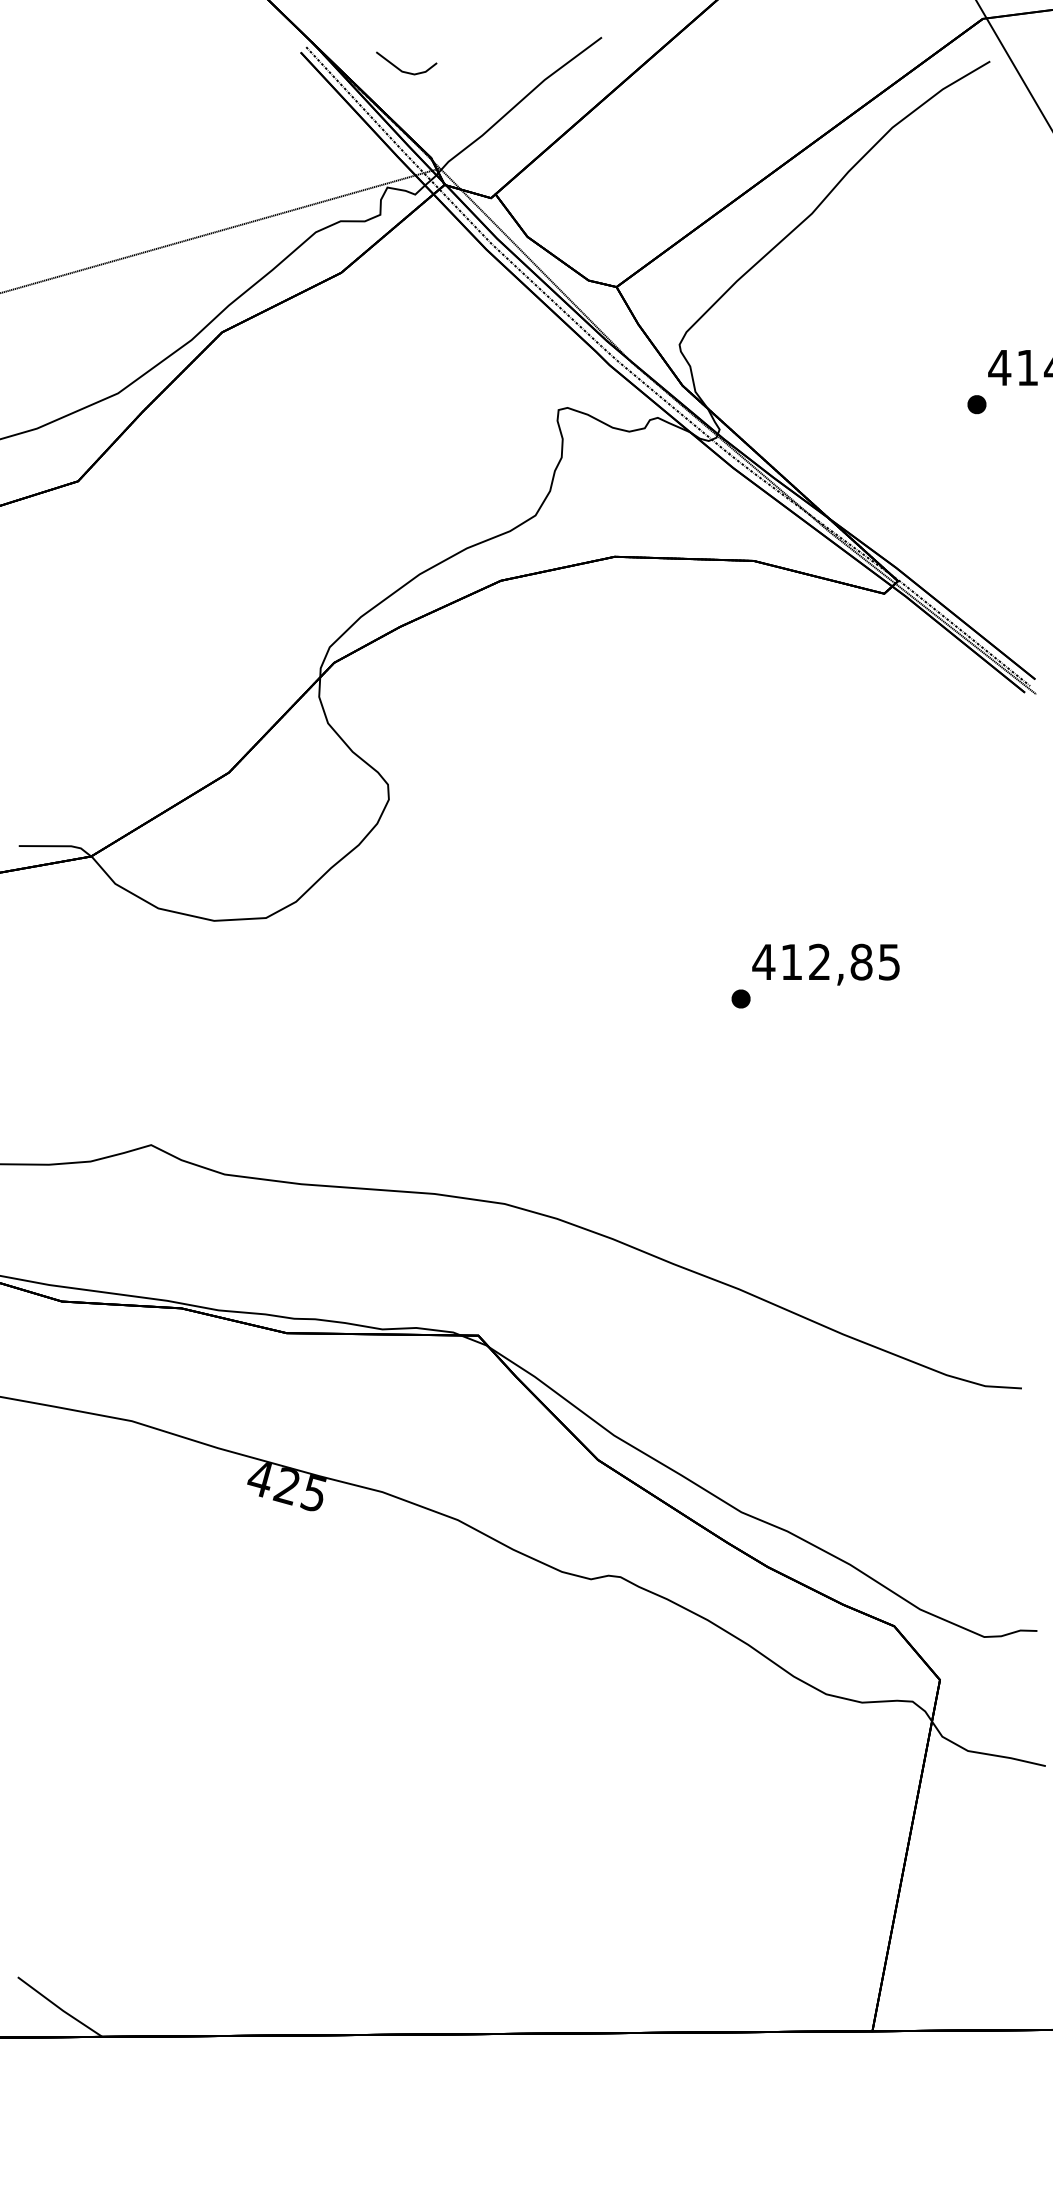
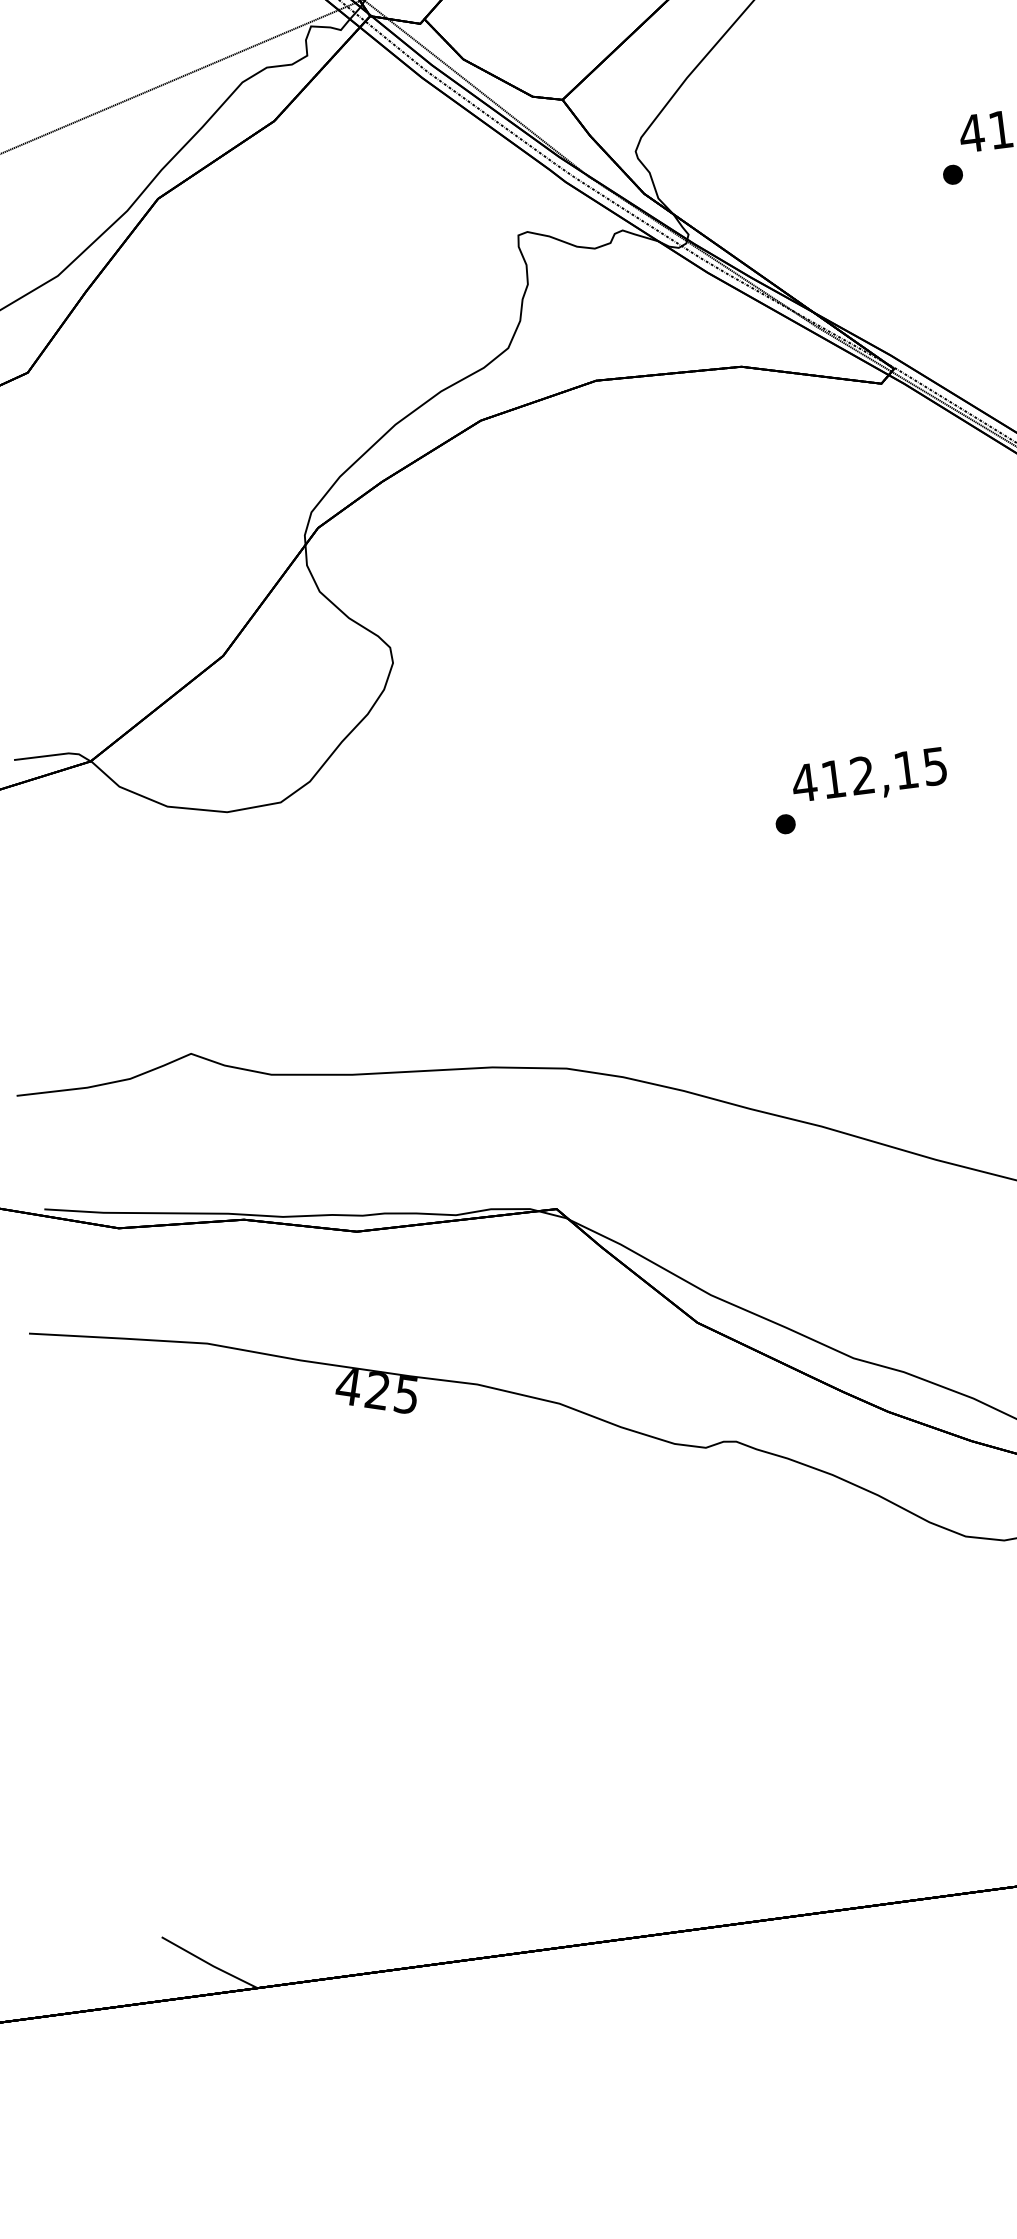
text: (861, 961) -> (906, 769), 412,85 -> 412,15

